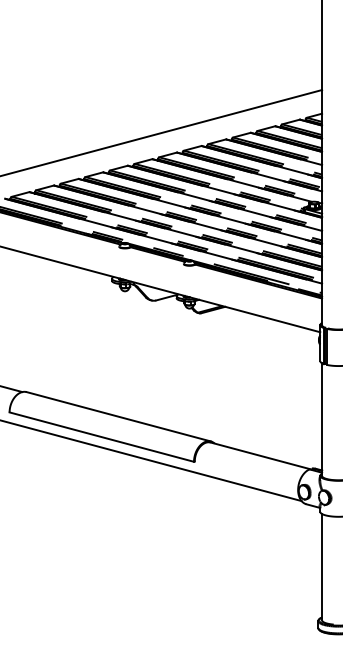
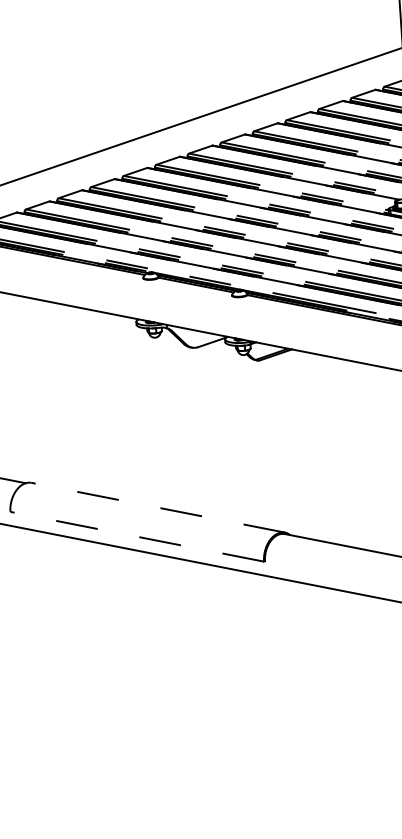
line: (118, 416) -> (157, 507), solid -> dashed
line: (101, 436) -> (136, 535), solid -> dashed

